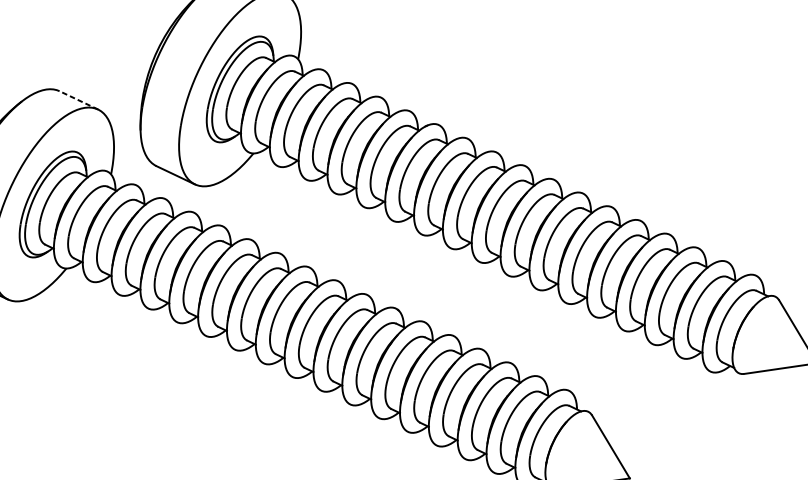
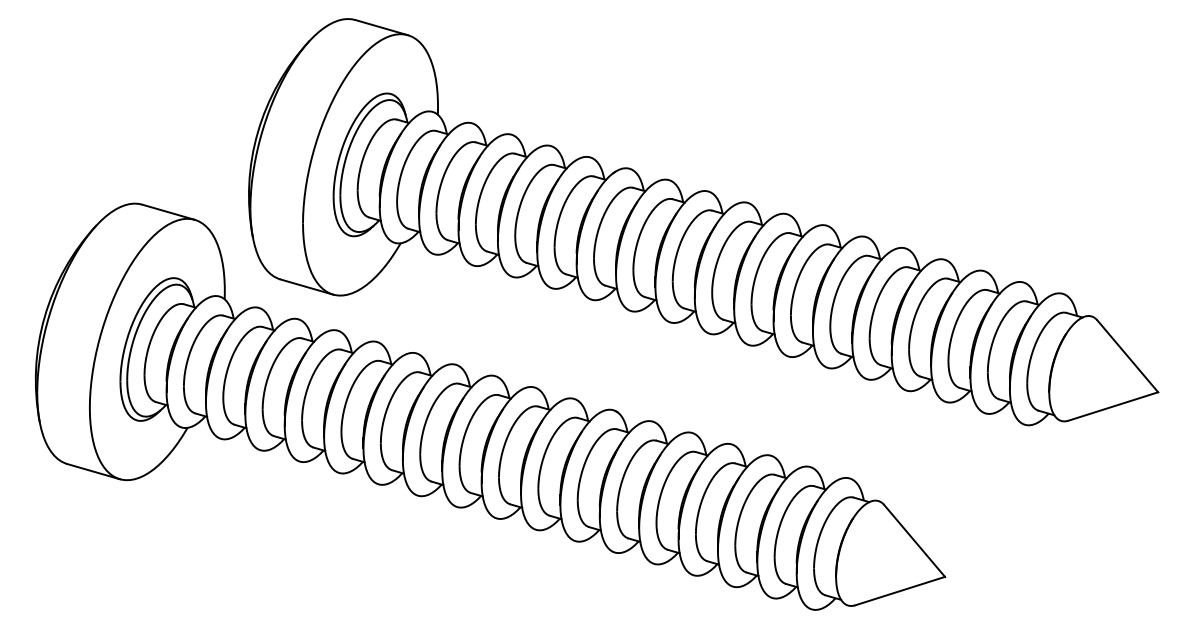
line: (78, 100) -> (168, 212), dashed -> solid

